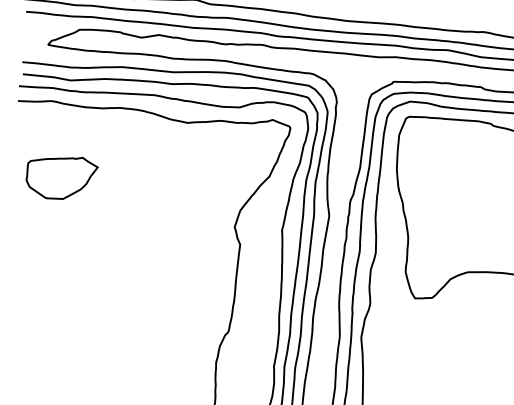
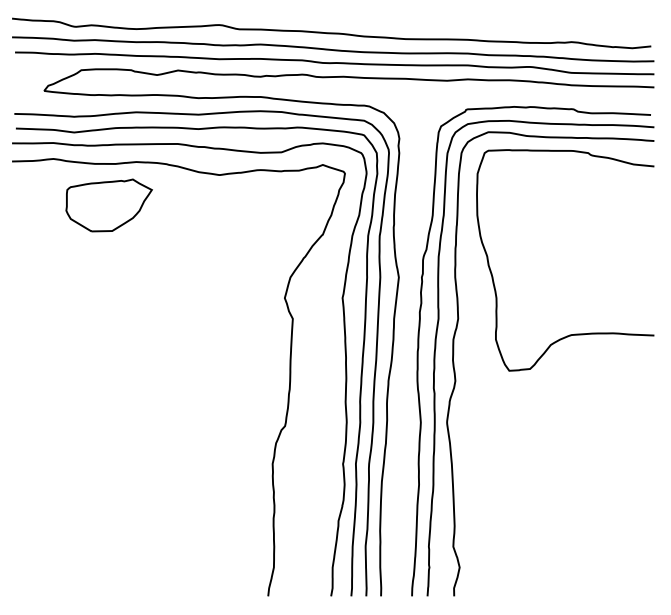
part: (61, 177) -> (108, 205), moved

